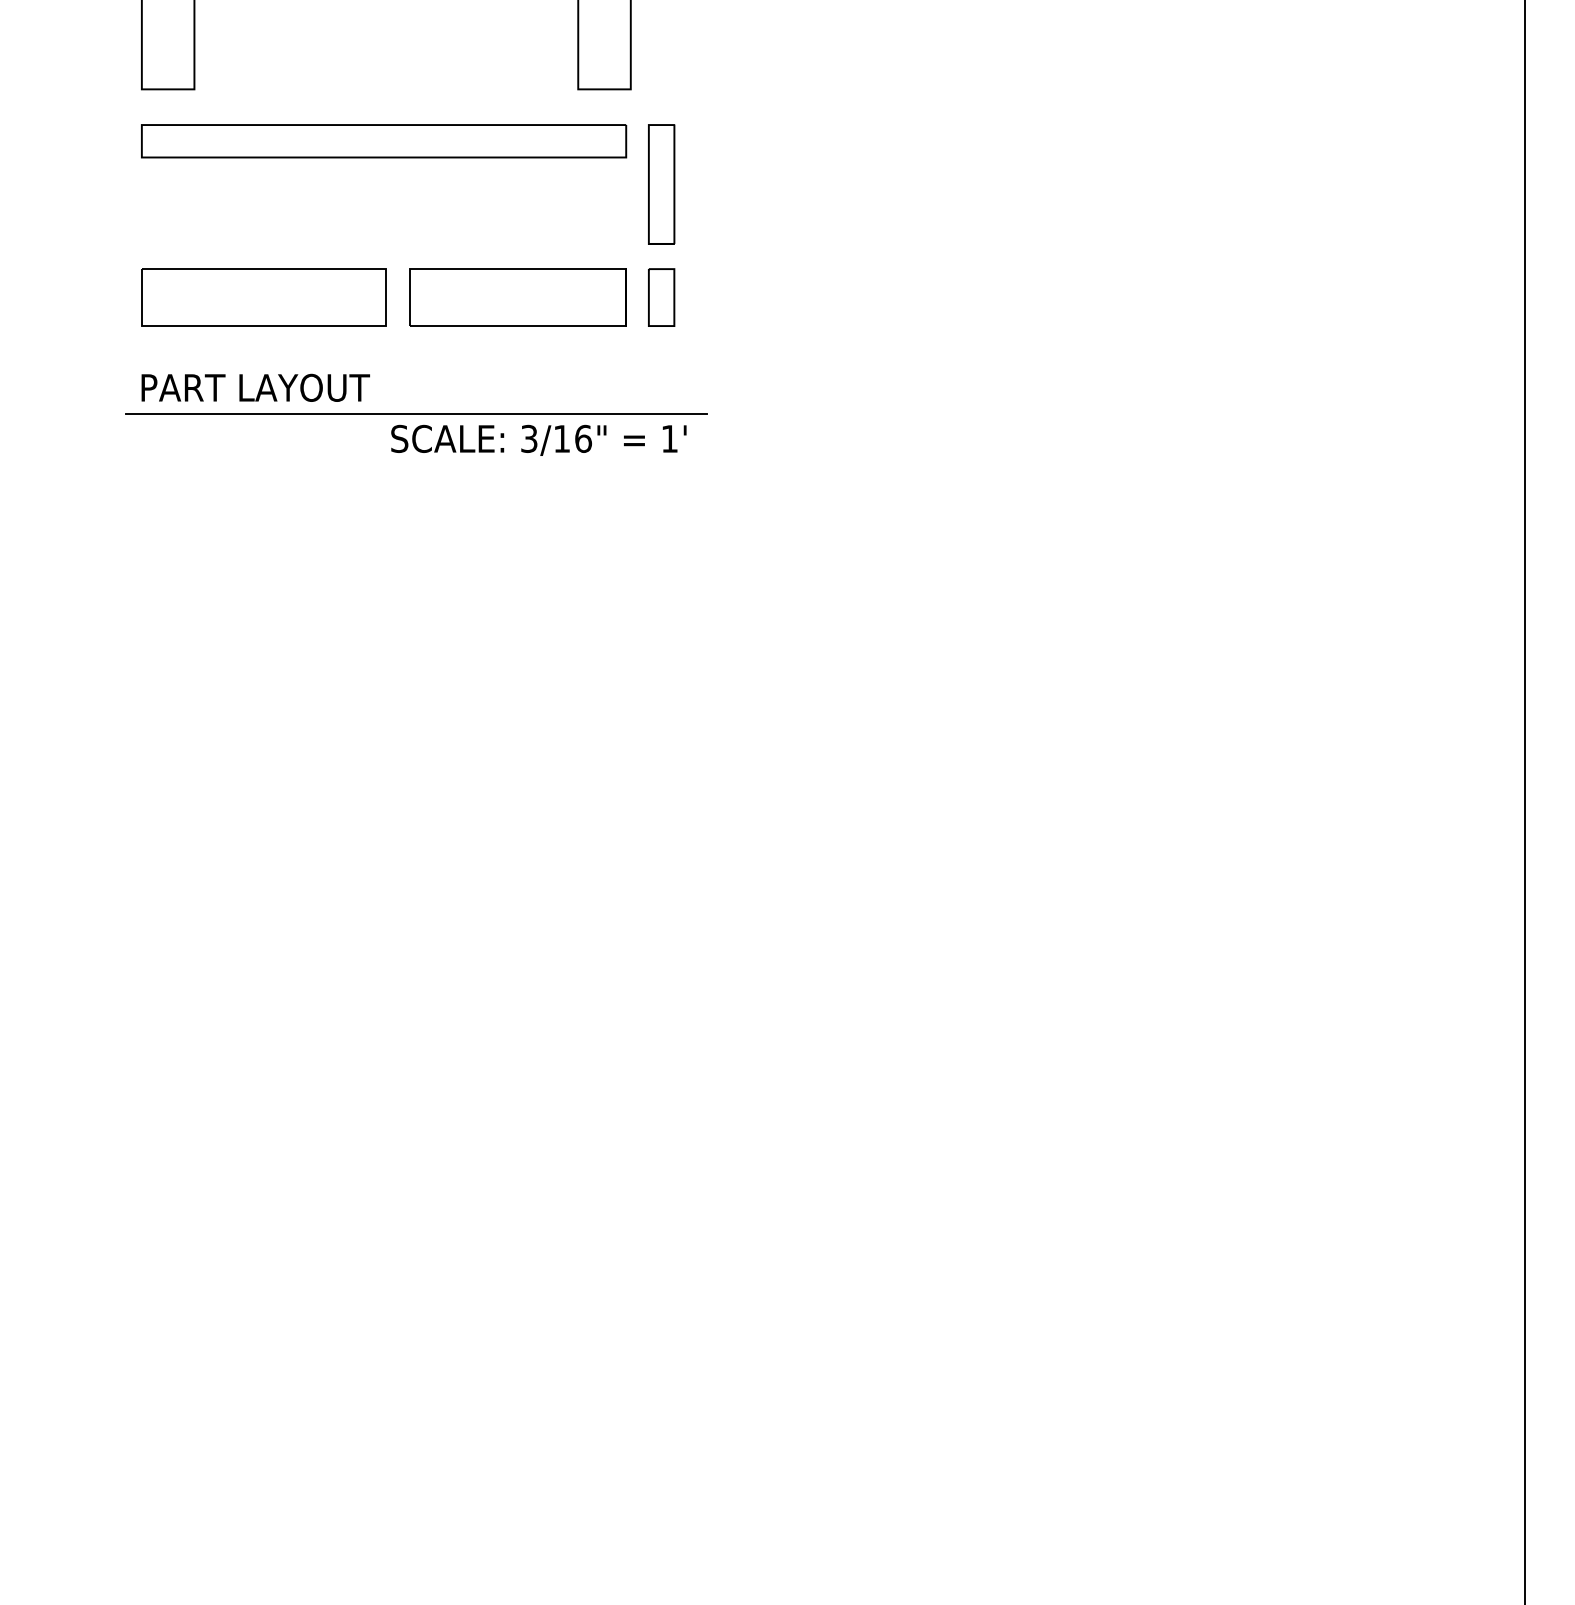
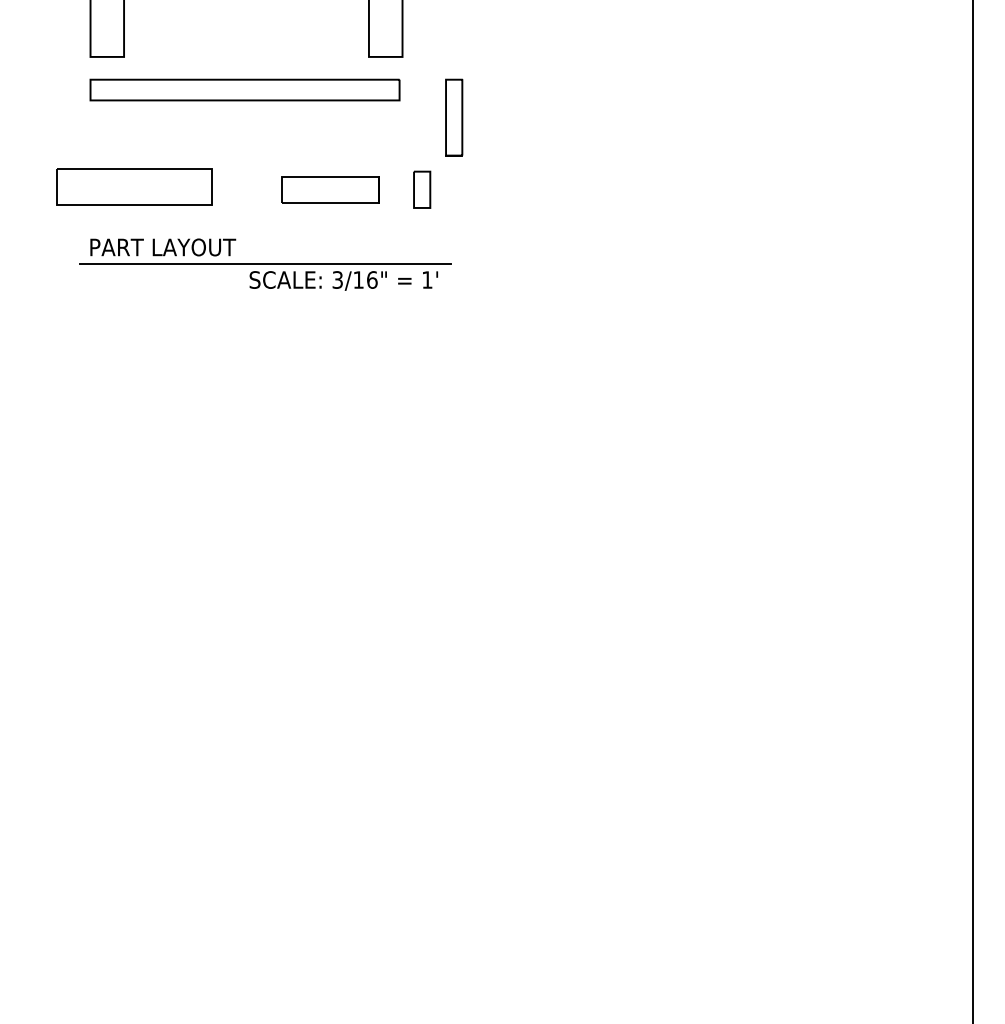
part: (662, 184) -> (454, 117), moved
part: (264, 297) -> (134, 186), moved
part: (517, 297) -> (330, 189), size x0.7

